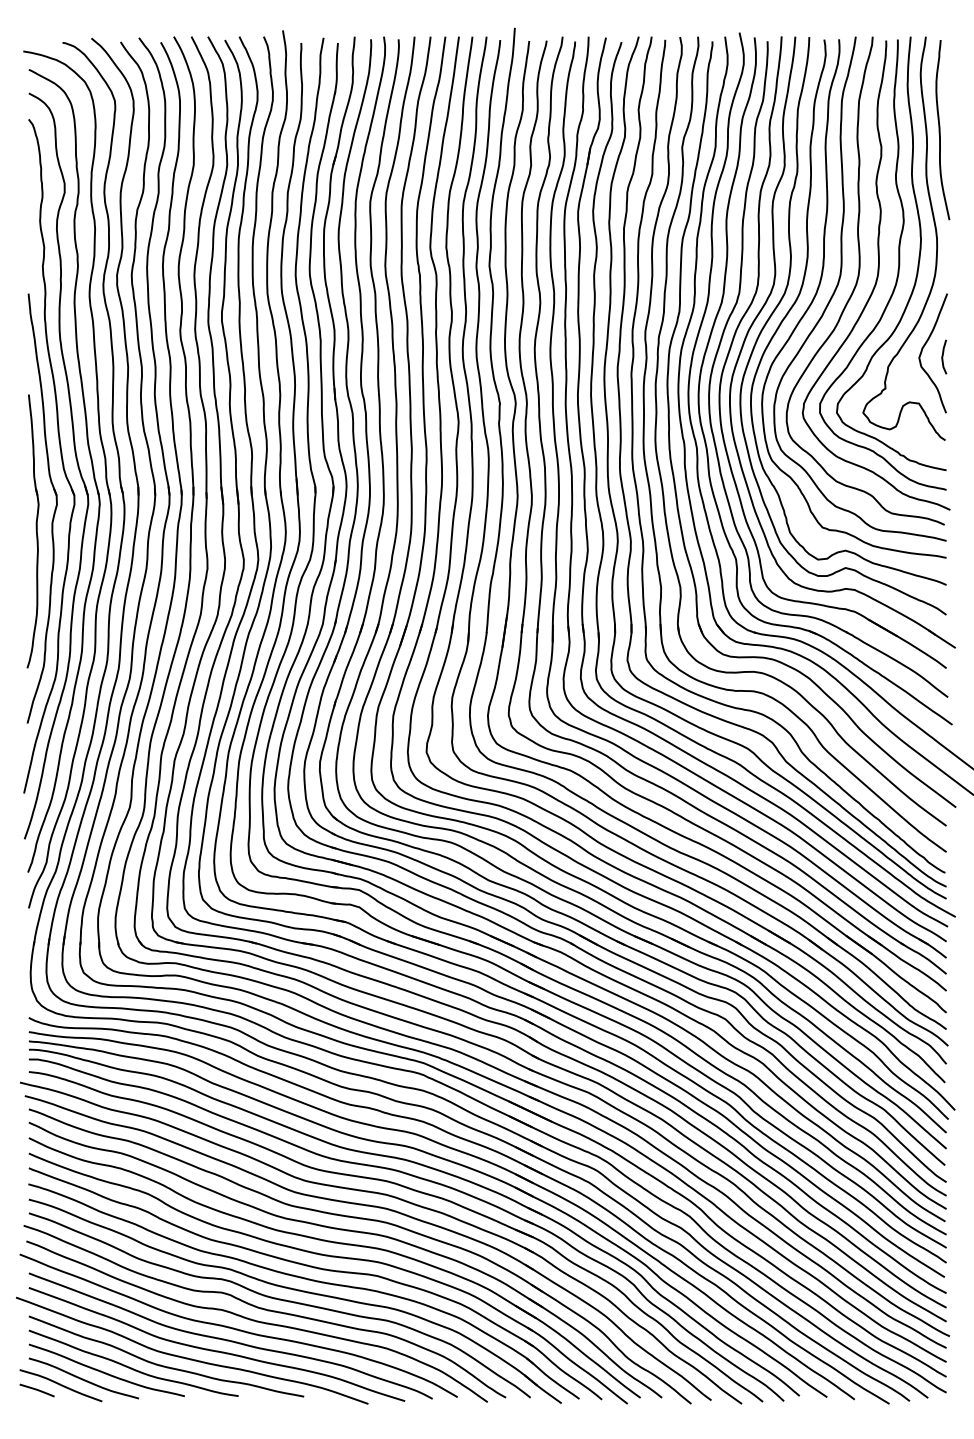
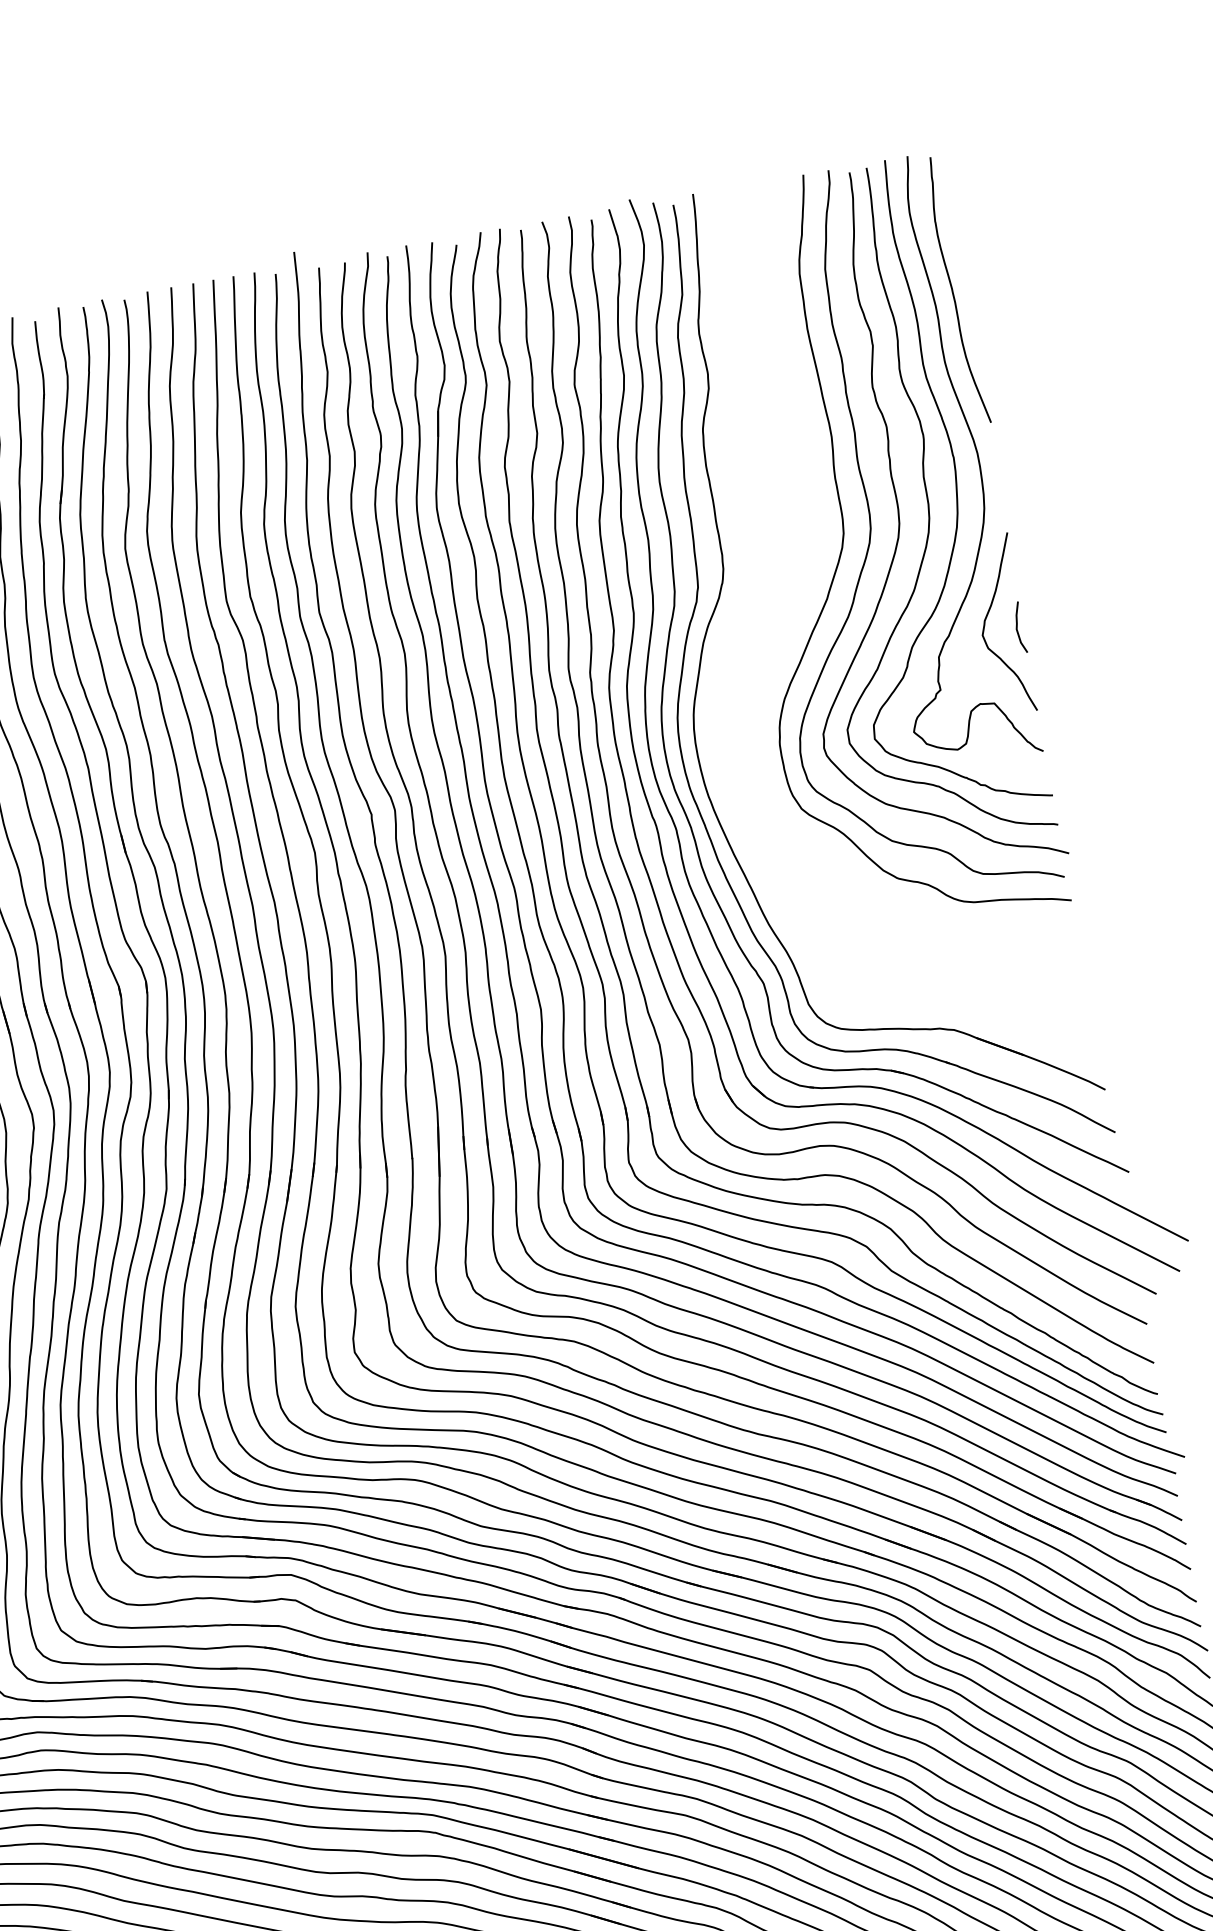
part: (804, 316) -> (801, 604), removed

